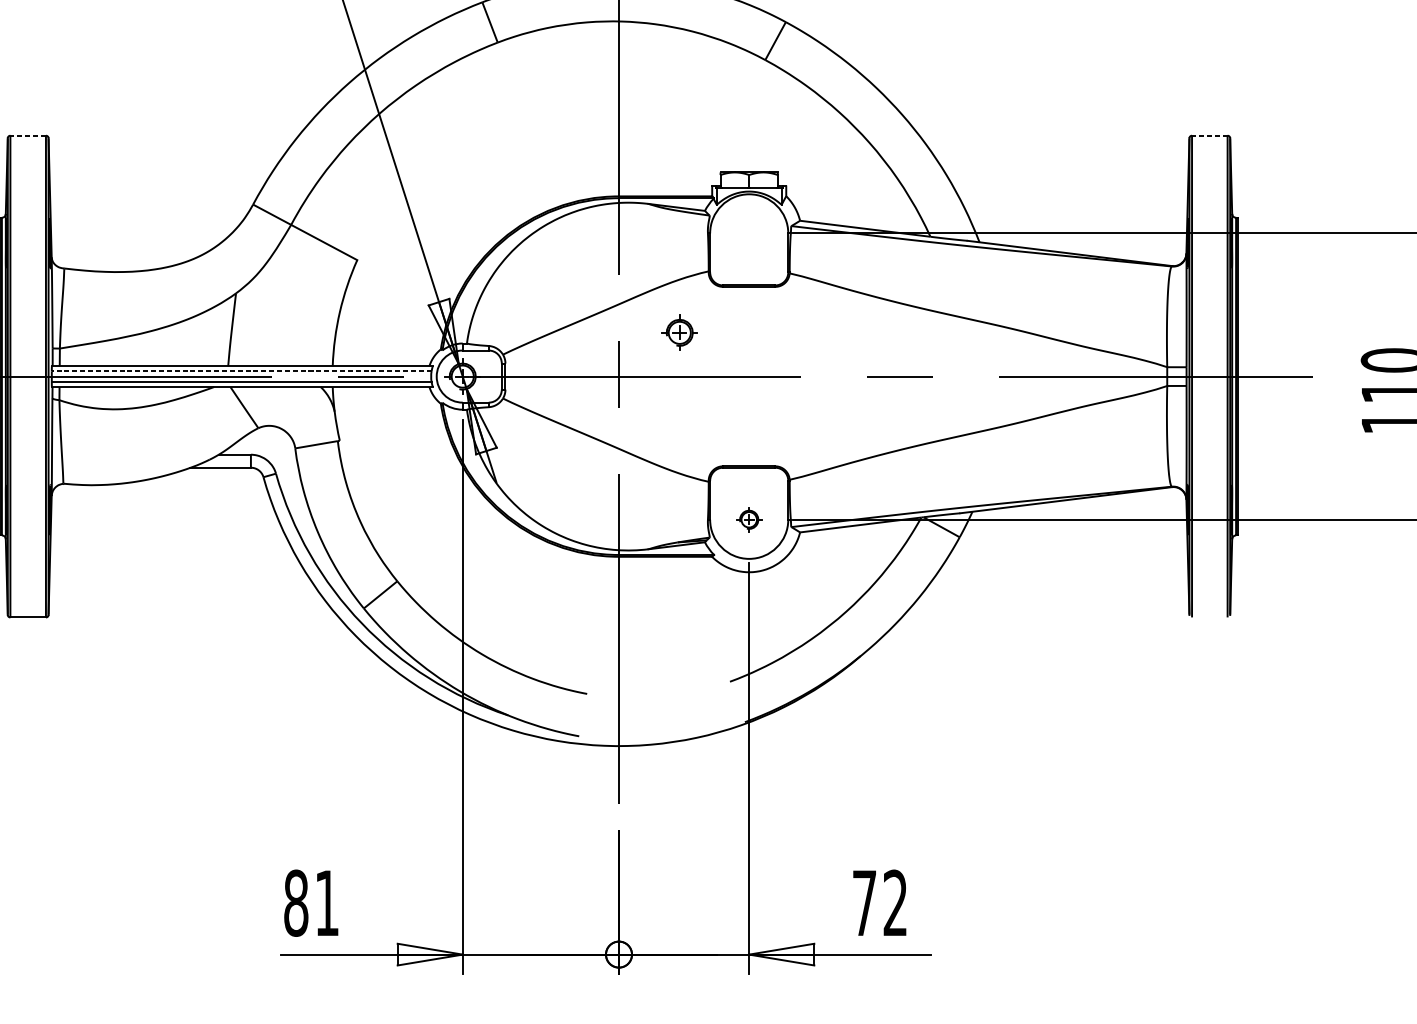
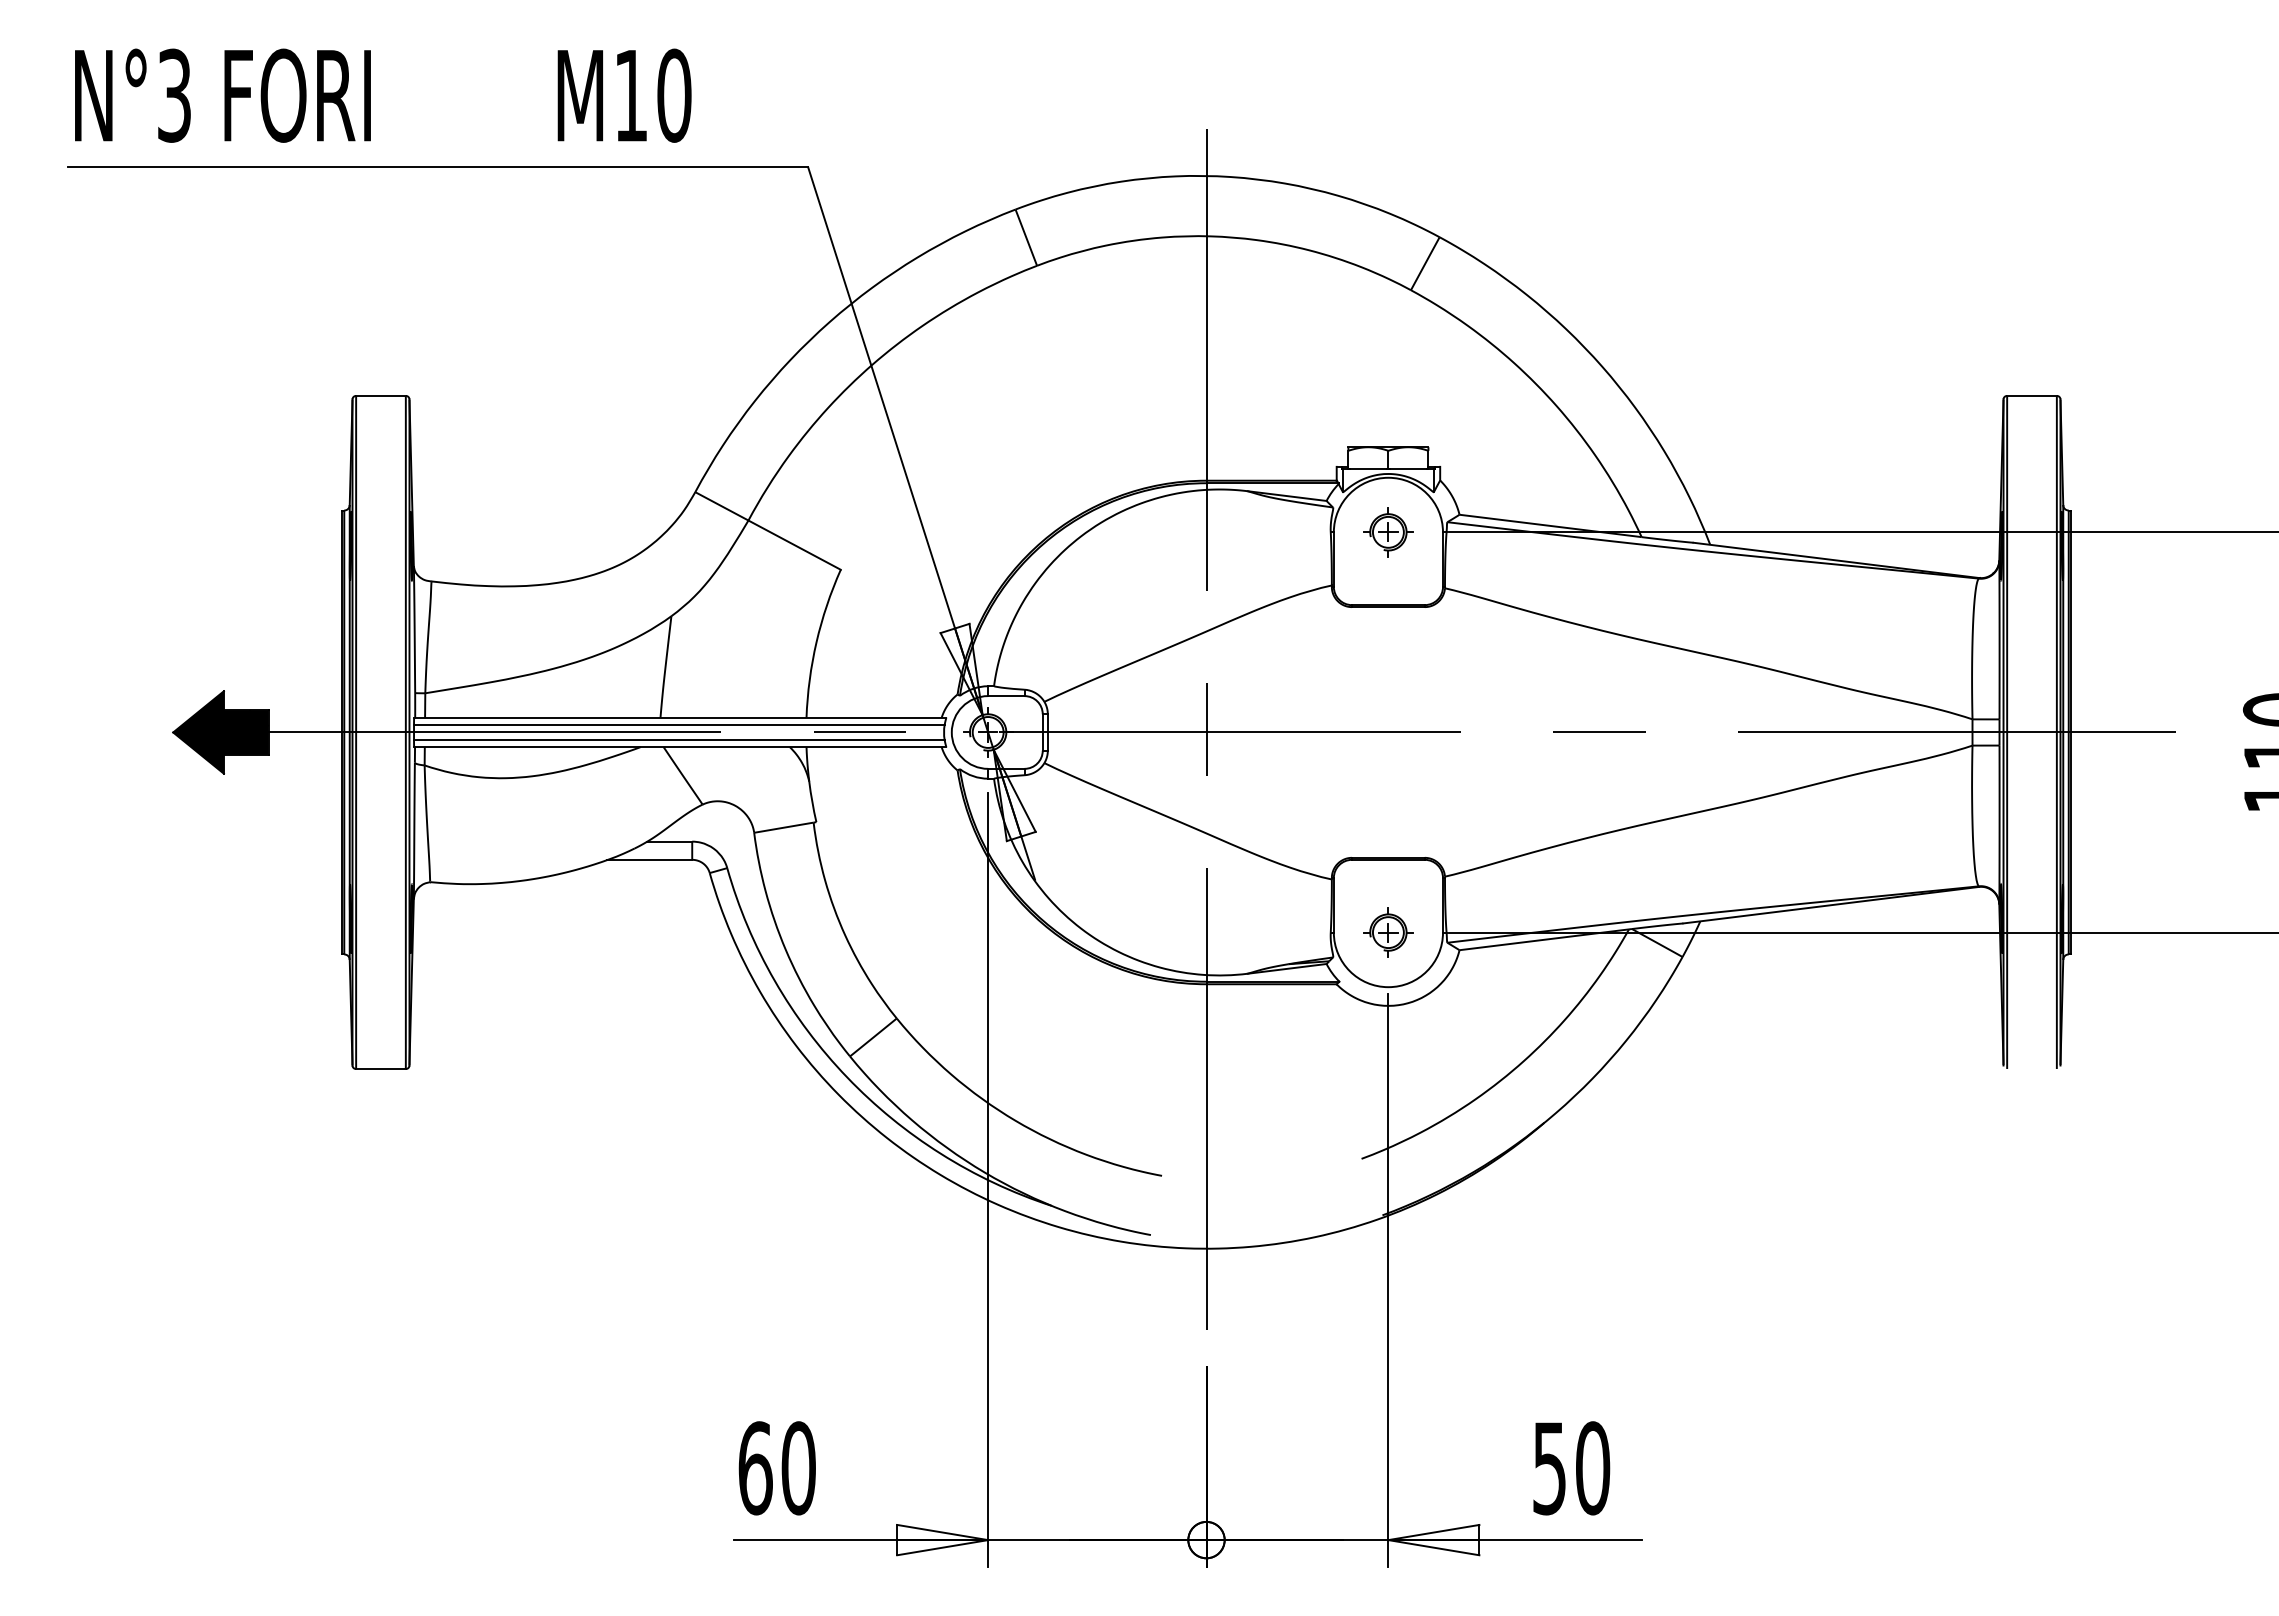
line: (27, 135) -> (380, 395), dashed -> solid
line: (1210, 135) -> (2032, 395), dashed -> solid
part: (679, 332) -> (1388, 532), moved
line: (241, 371) -> (678, 725), dashed -> solid
part: (749, 519) -> (1388, 932), size x1.43
text: (311, 903) -> (776, 1468), 81 -> 60
text: (880, 903) -> (1571, 1468), 72 -> 50

